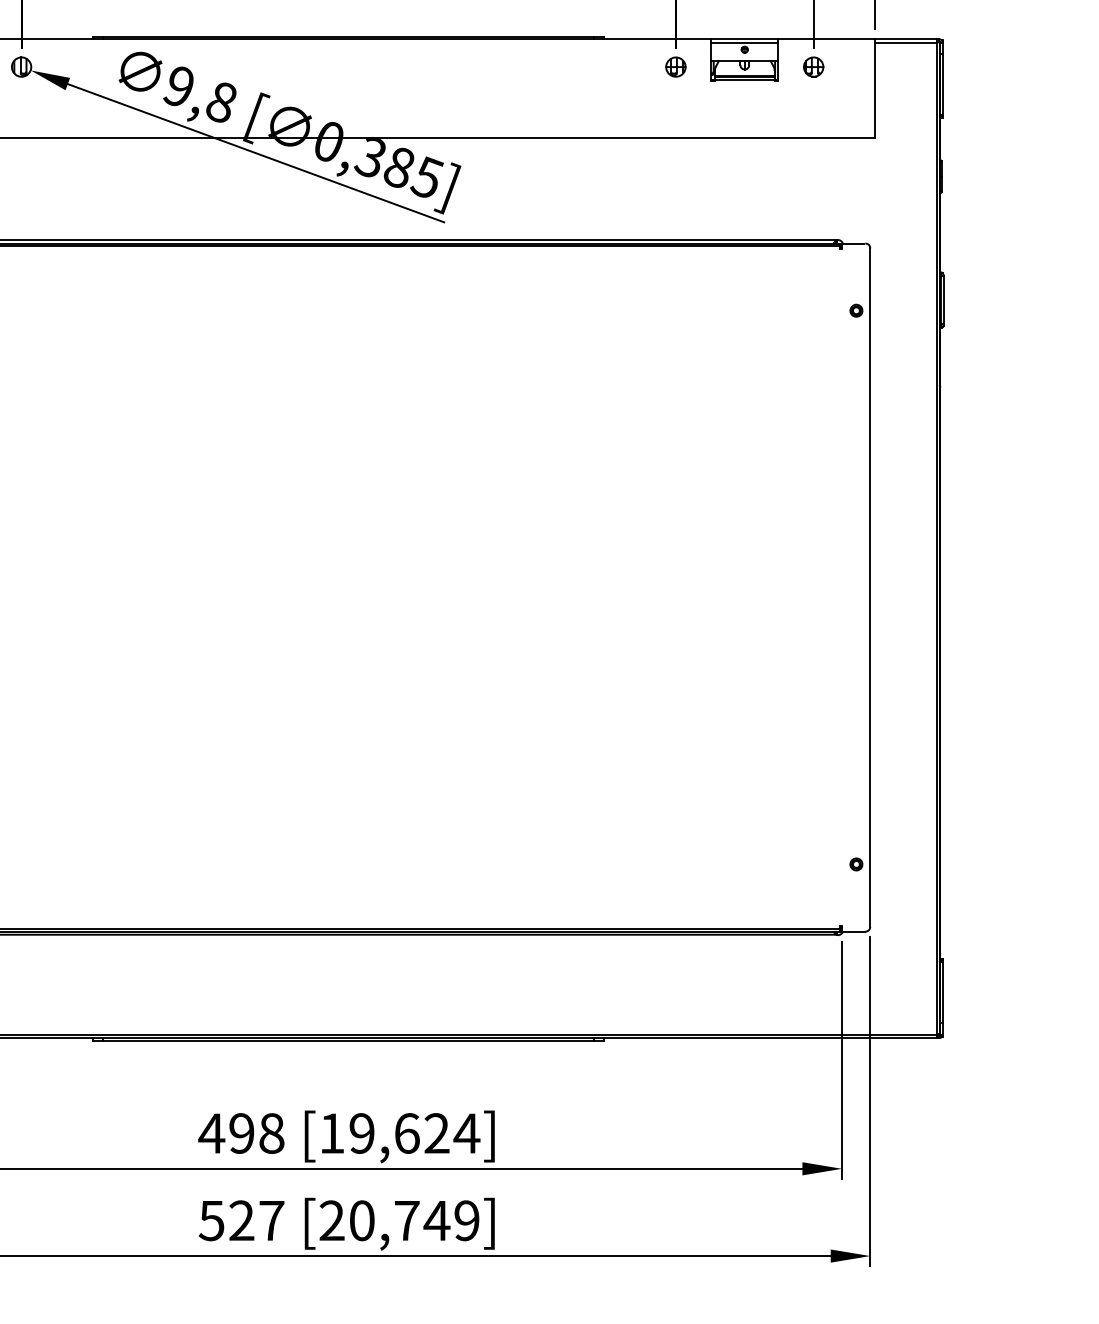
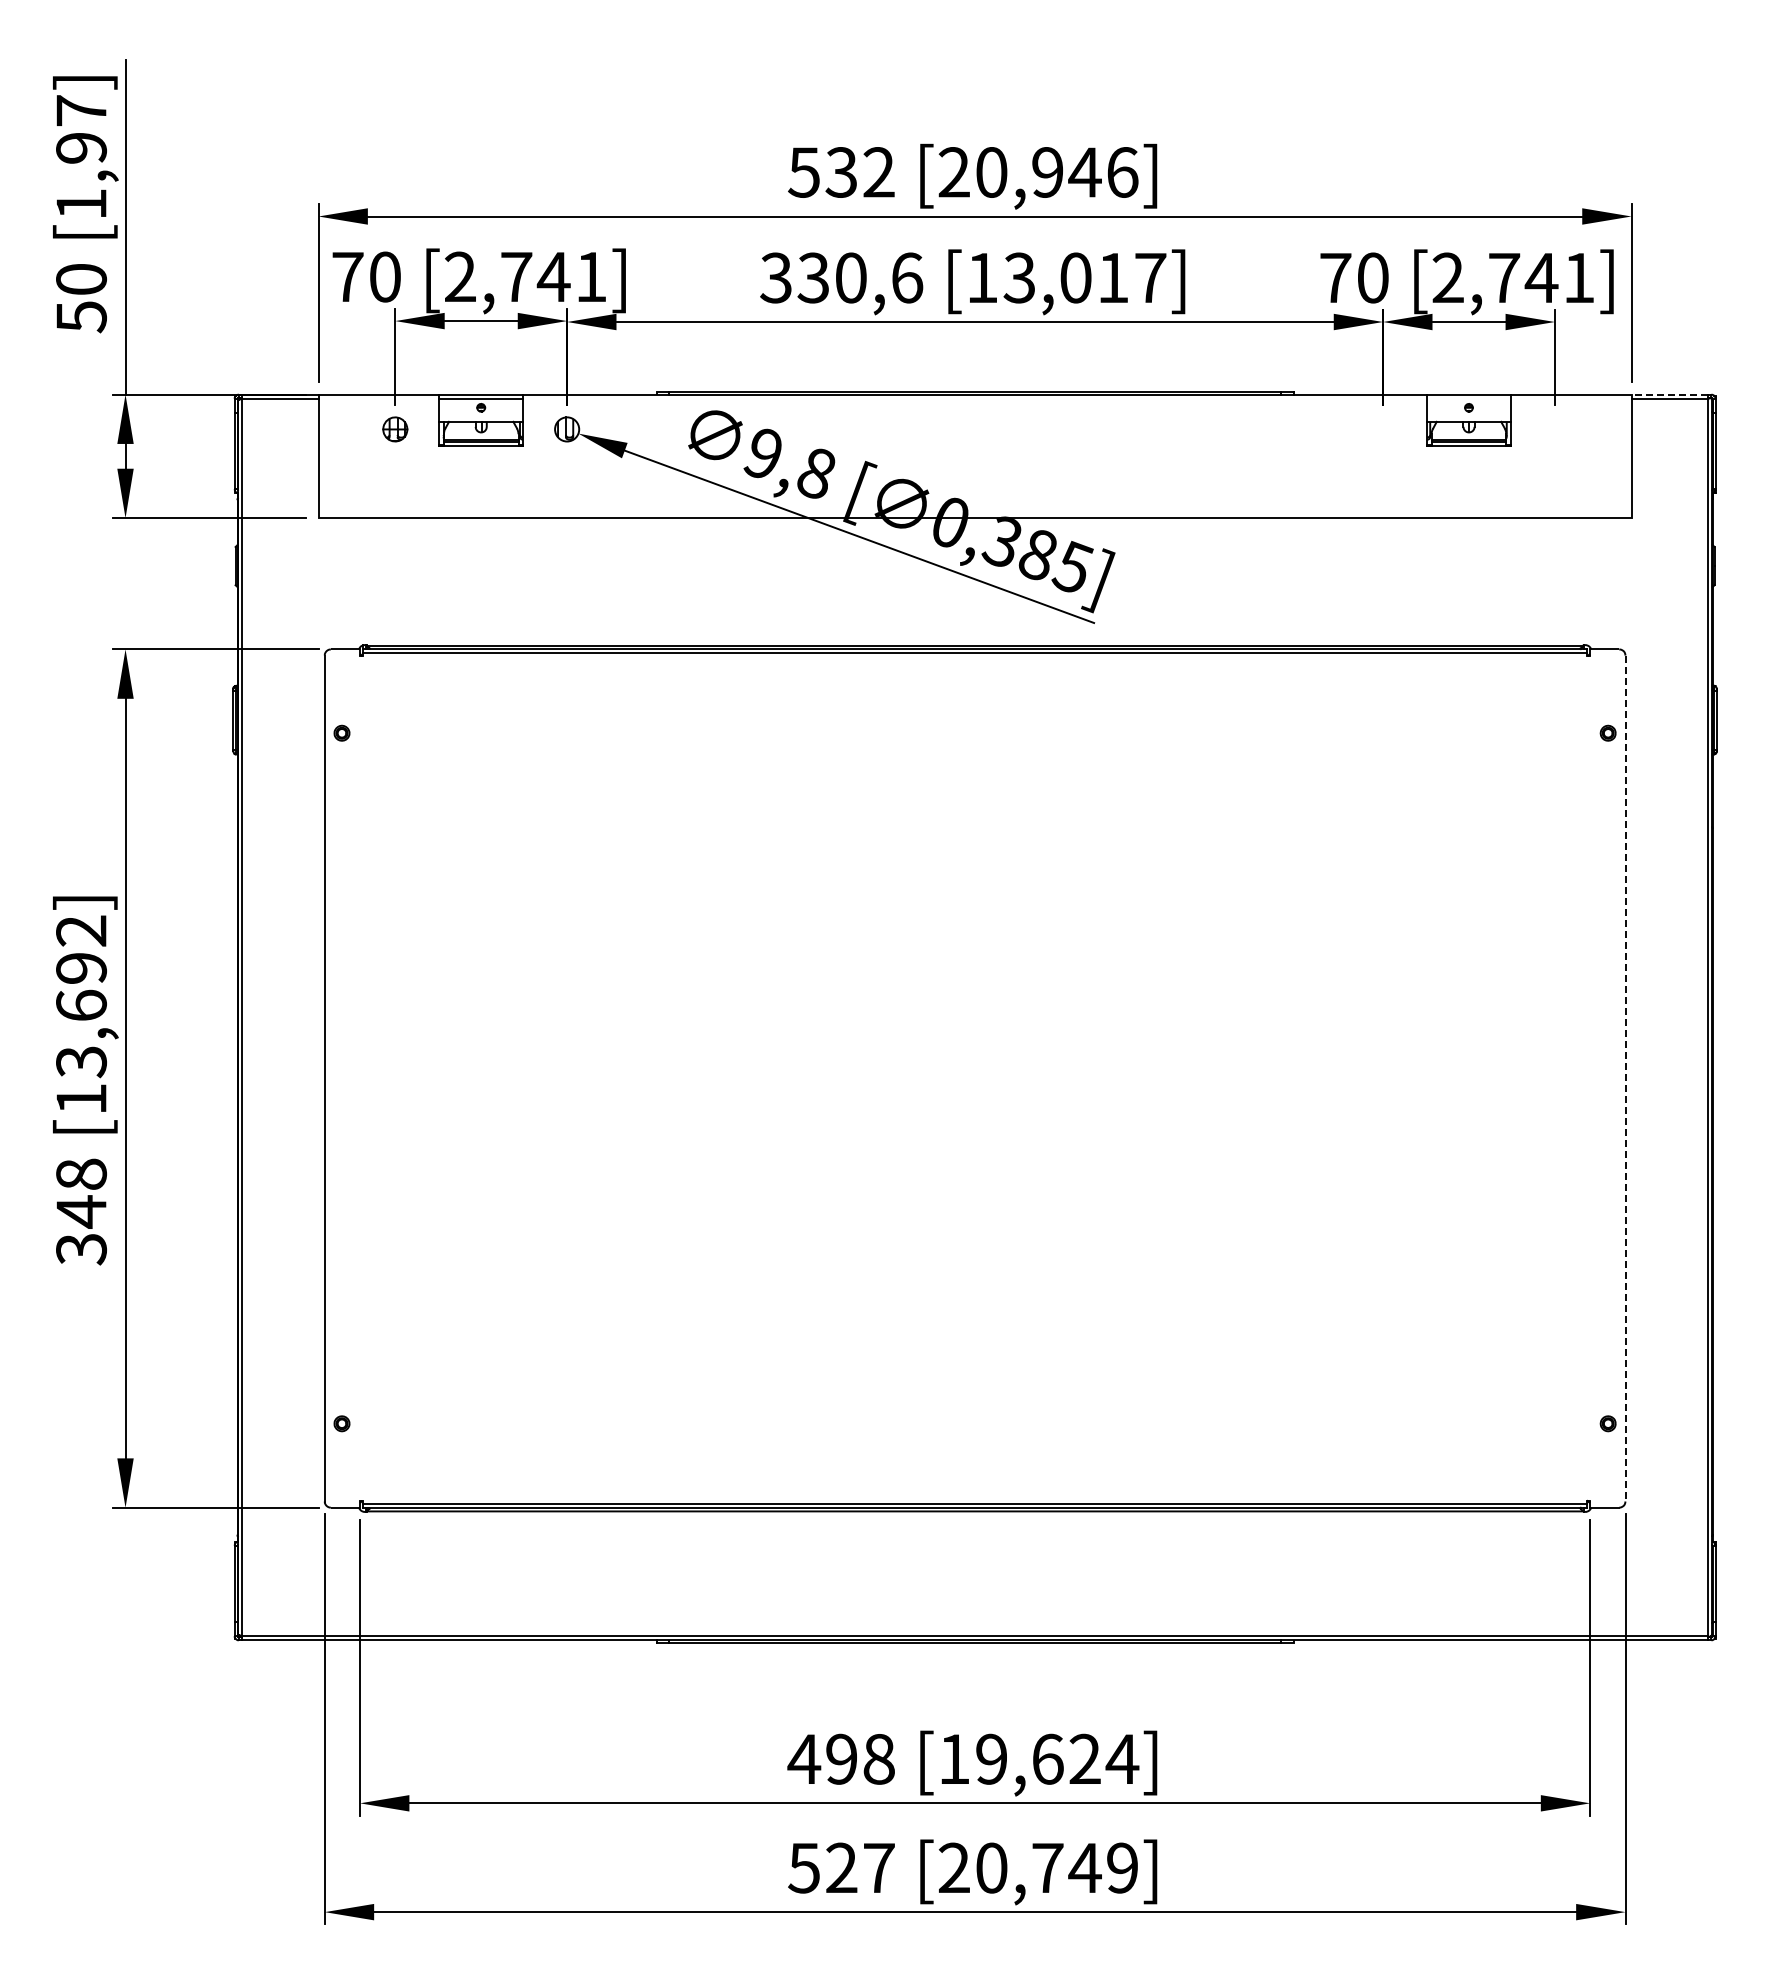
line: (905, 39) -> (1669, 394), solid -> dashed
line: (744, 42) -> (1468, 398), removed
part: (676, 67) -> (1383, 429), removed
part: (813, 67) -> (1554, 429), removed
line: (870, 587) -> (1625, 1078), solid -> dashed

